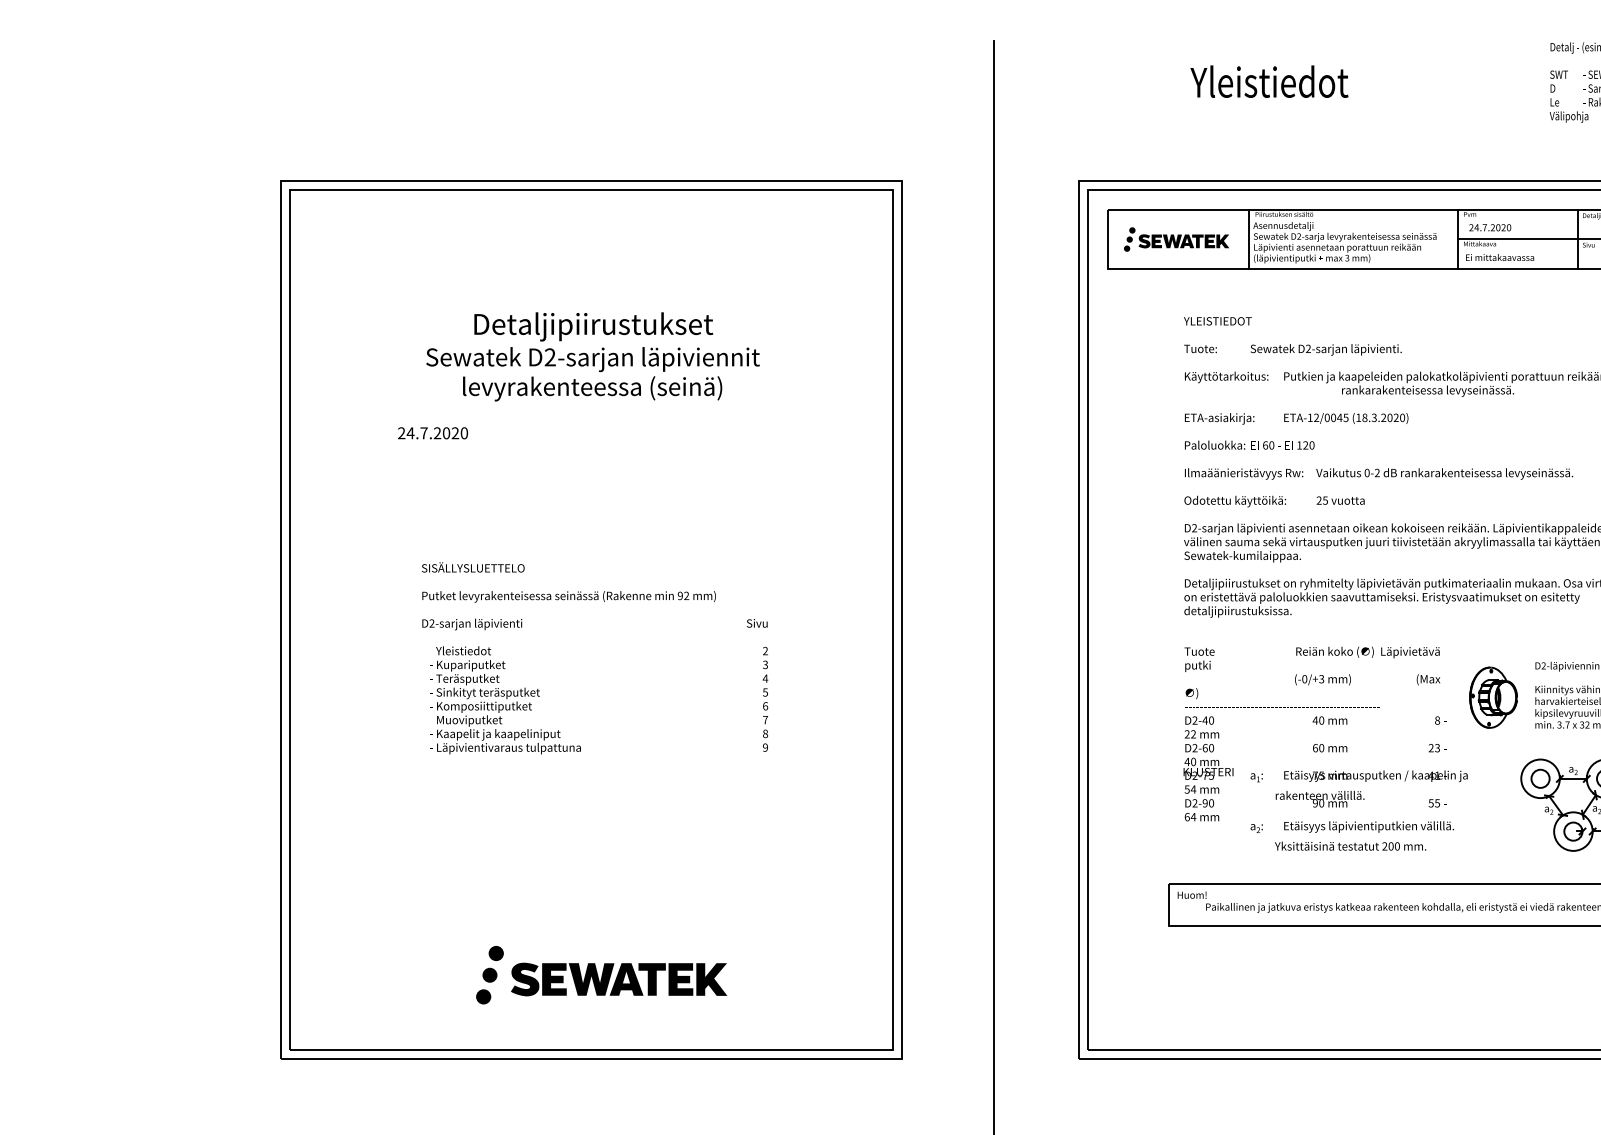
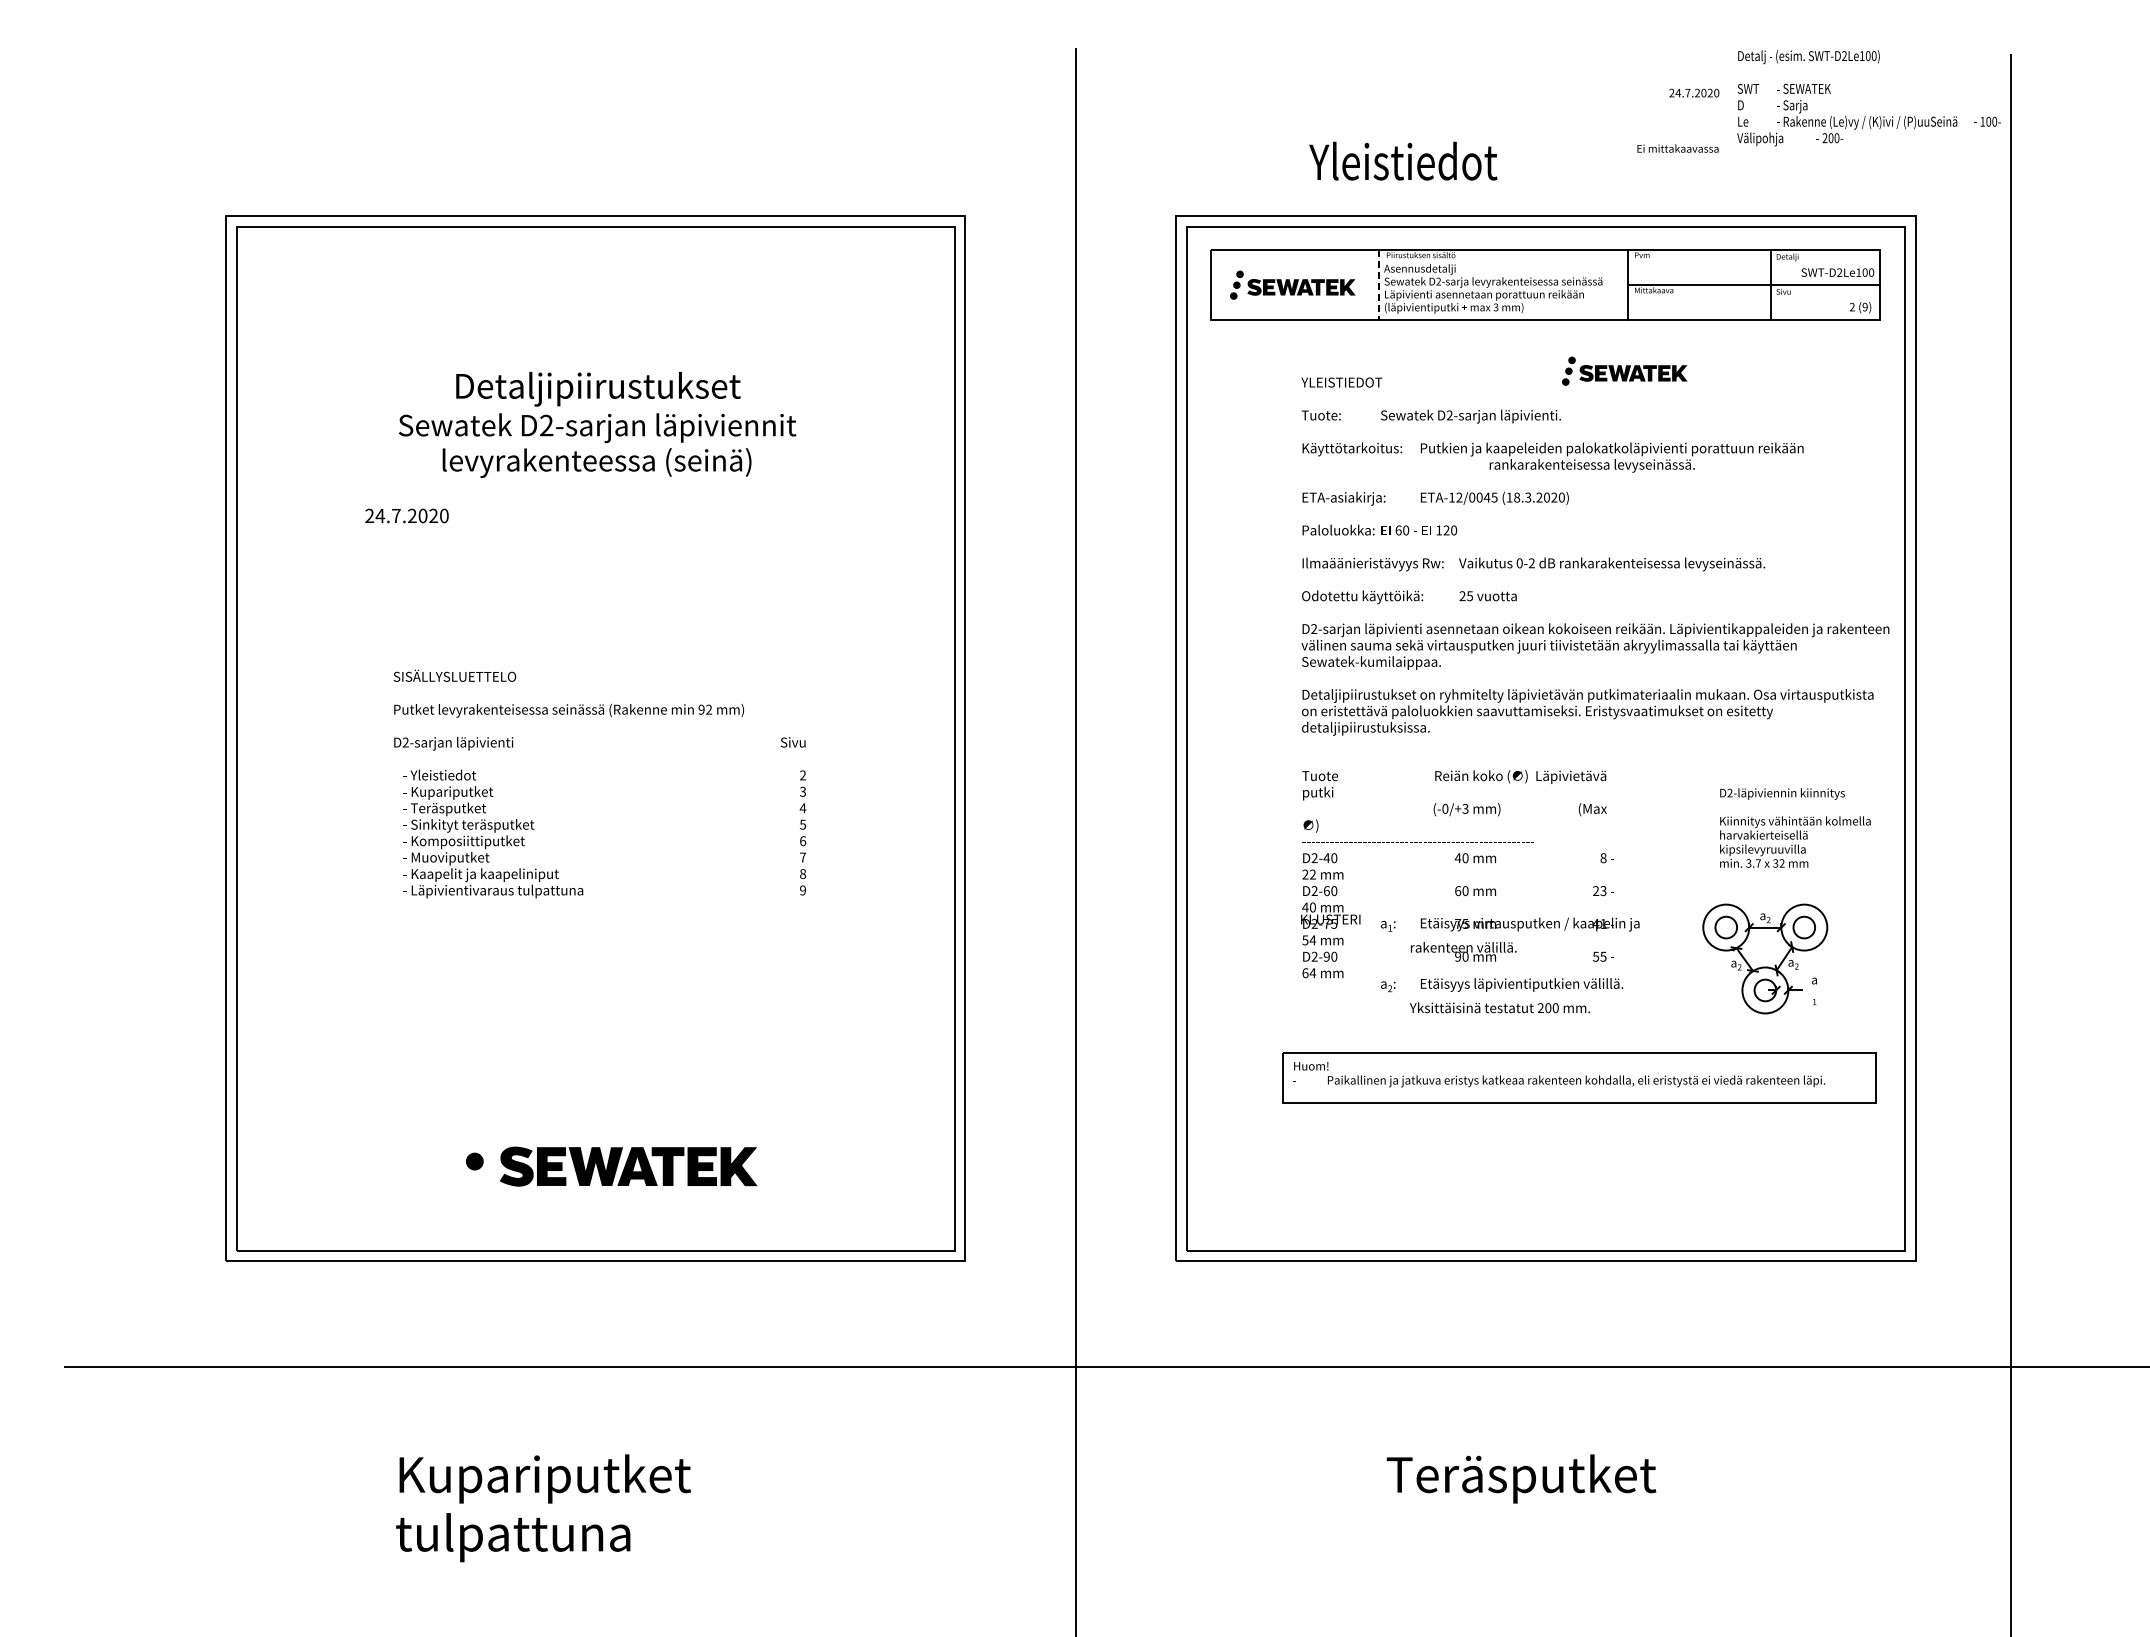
text: (1269, 81) -> (1403, 160), moved
text: (1490, 227) -> (1694, 92), moved
line: (1248, 239) -> (1378, 285), solid -> dashed
text: (1499, 257) -> (1677, 148), moved
part: (1455, 311) -> (1624, 370), added
part: (1493, 697) -> (1670, 830), removed
fill: (496, 953) -> (482, 1135), removed
fill: (483, 997) -> (467, 1187), removed

